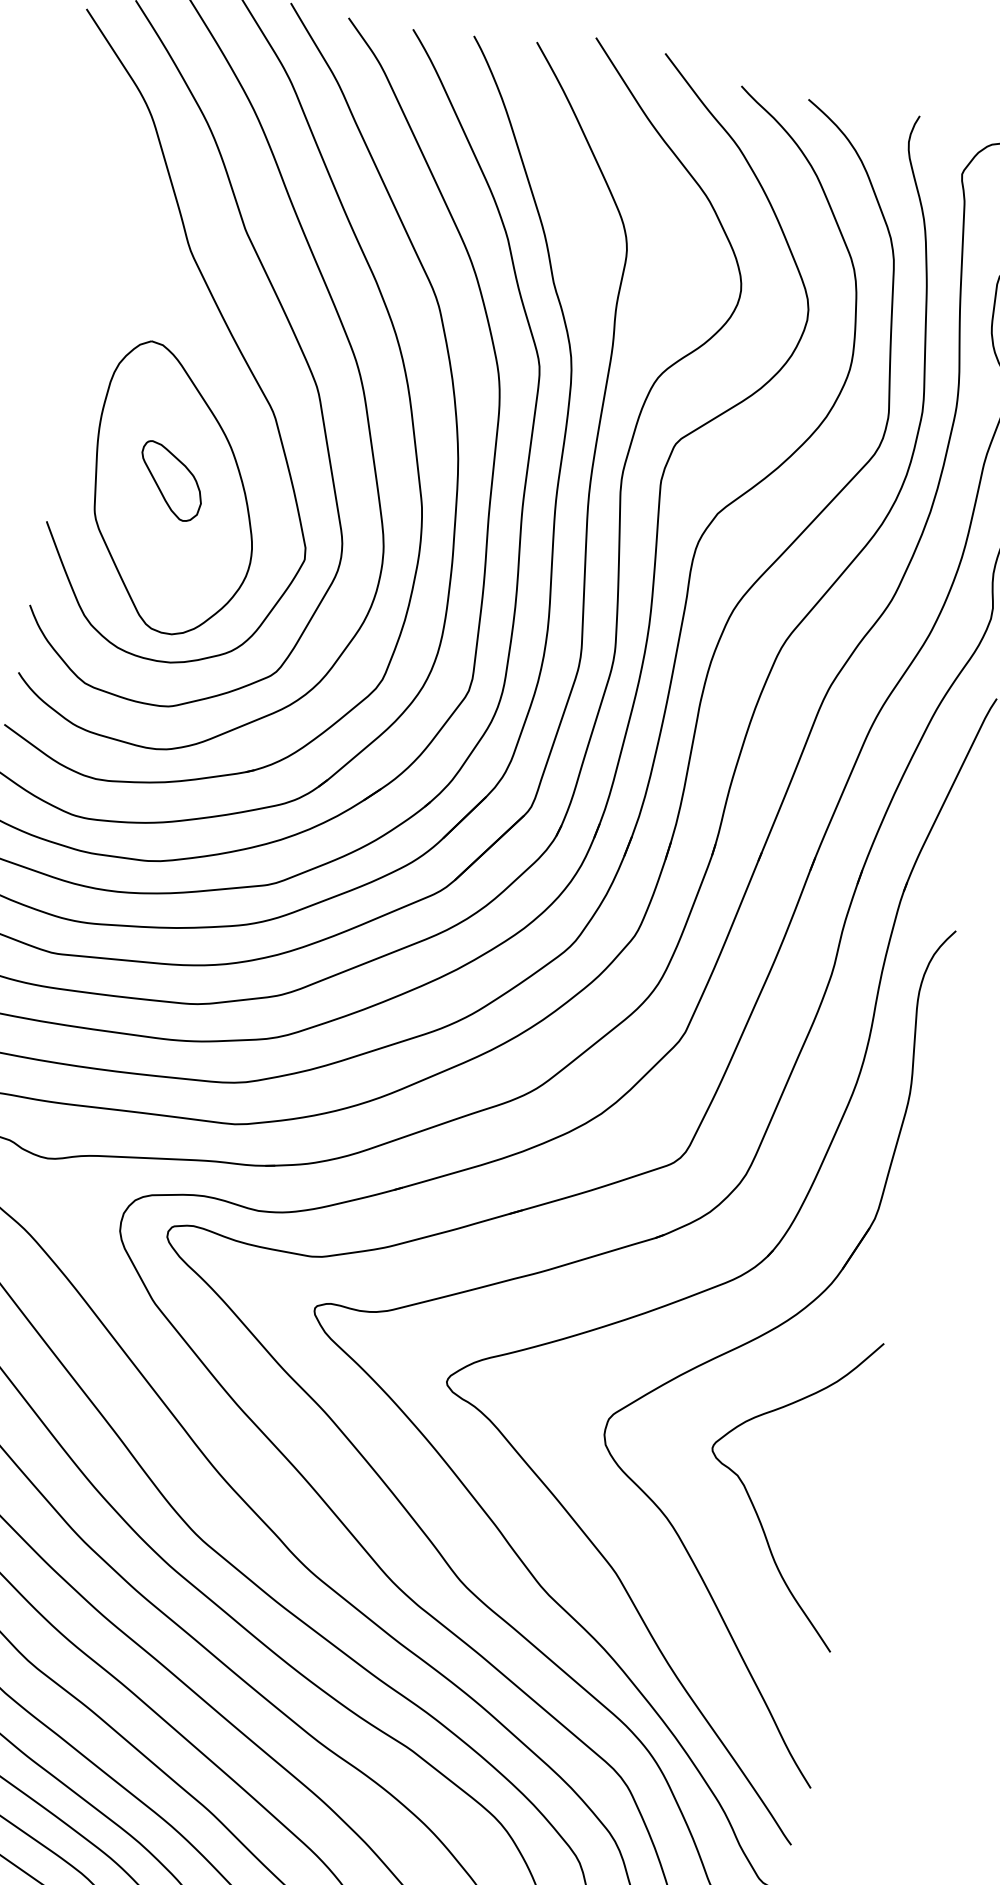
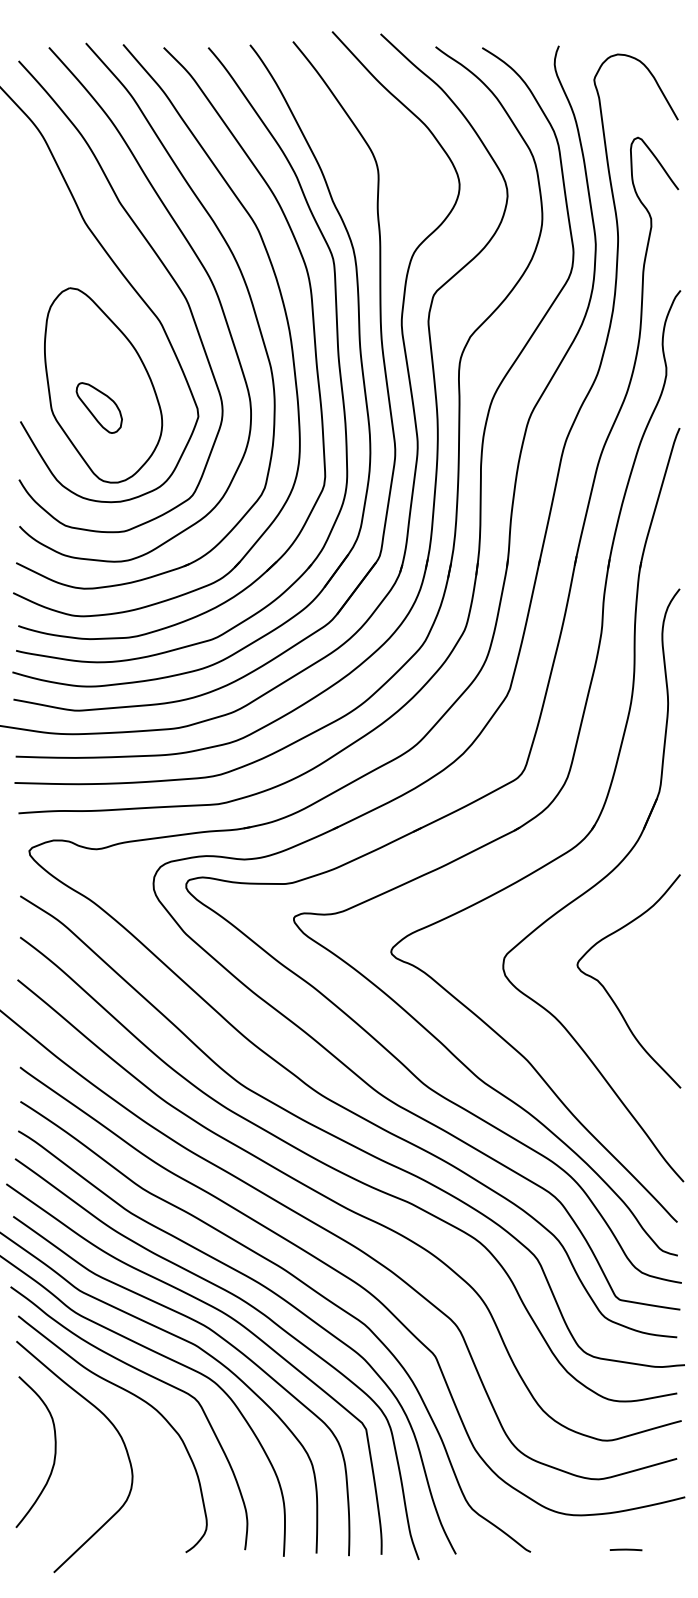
part: (169, 480) -> (98, 407), moved

